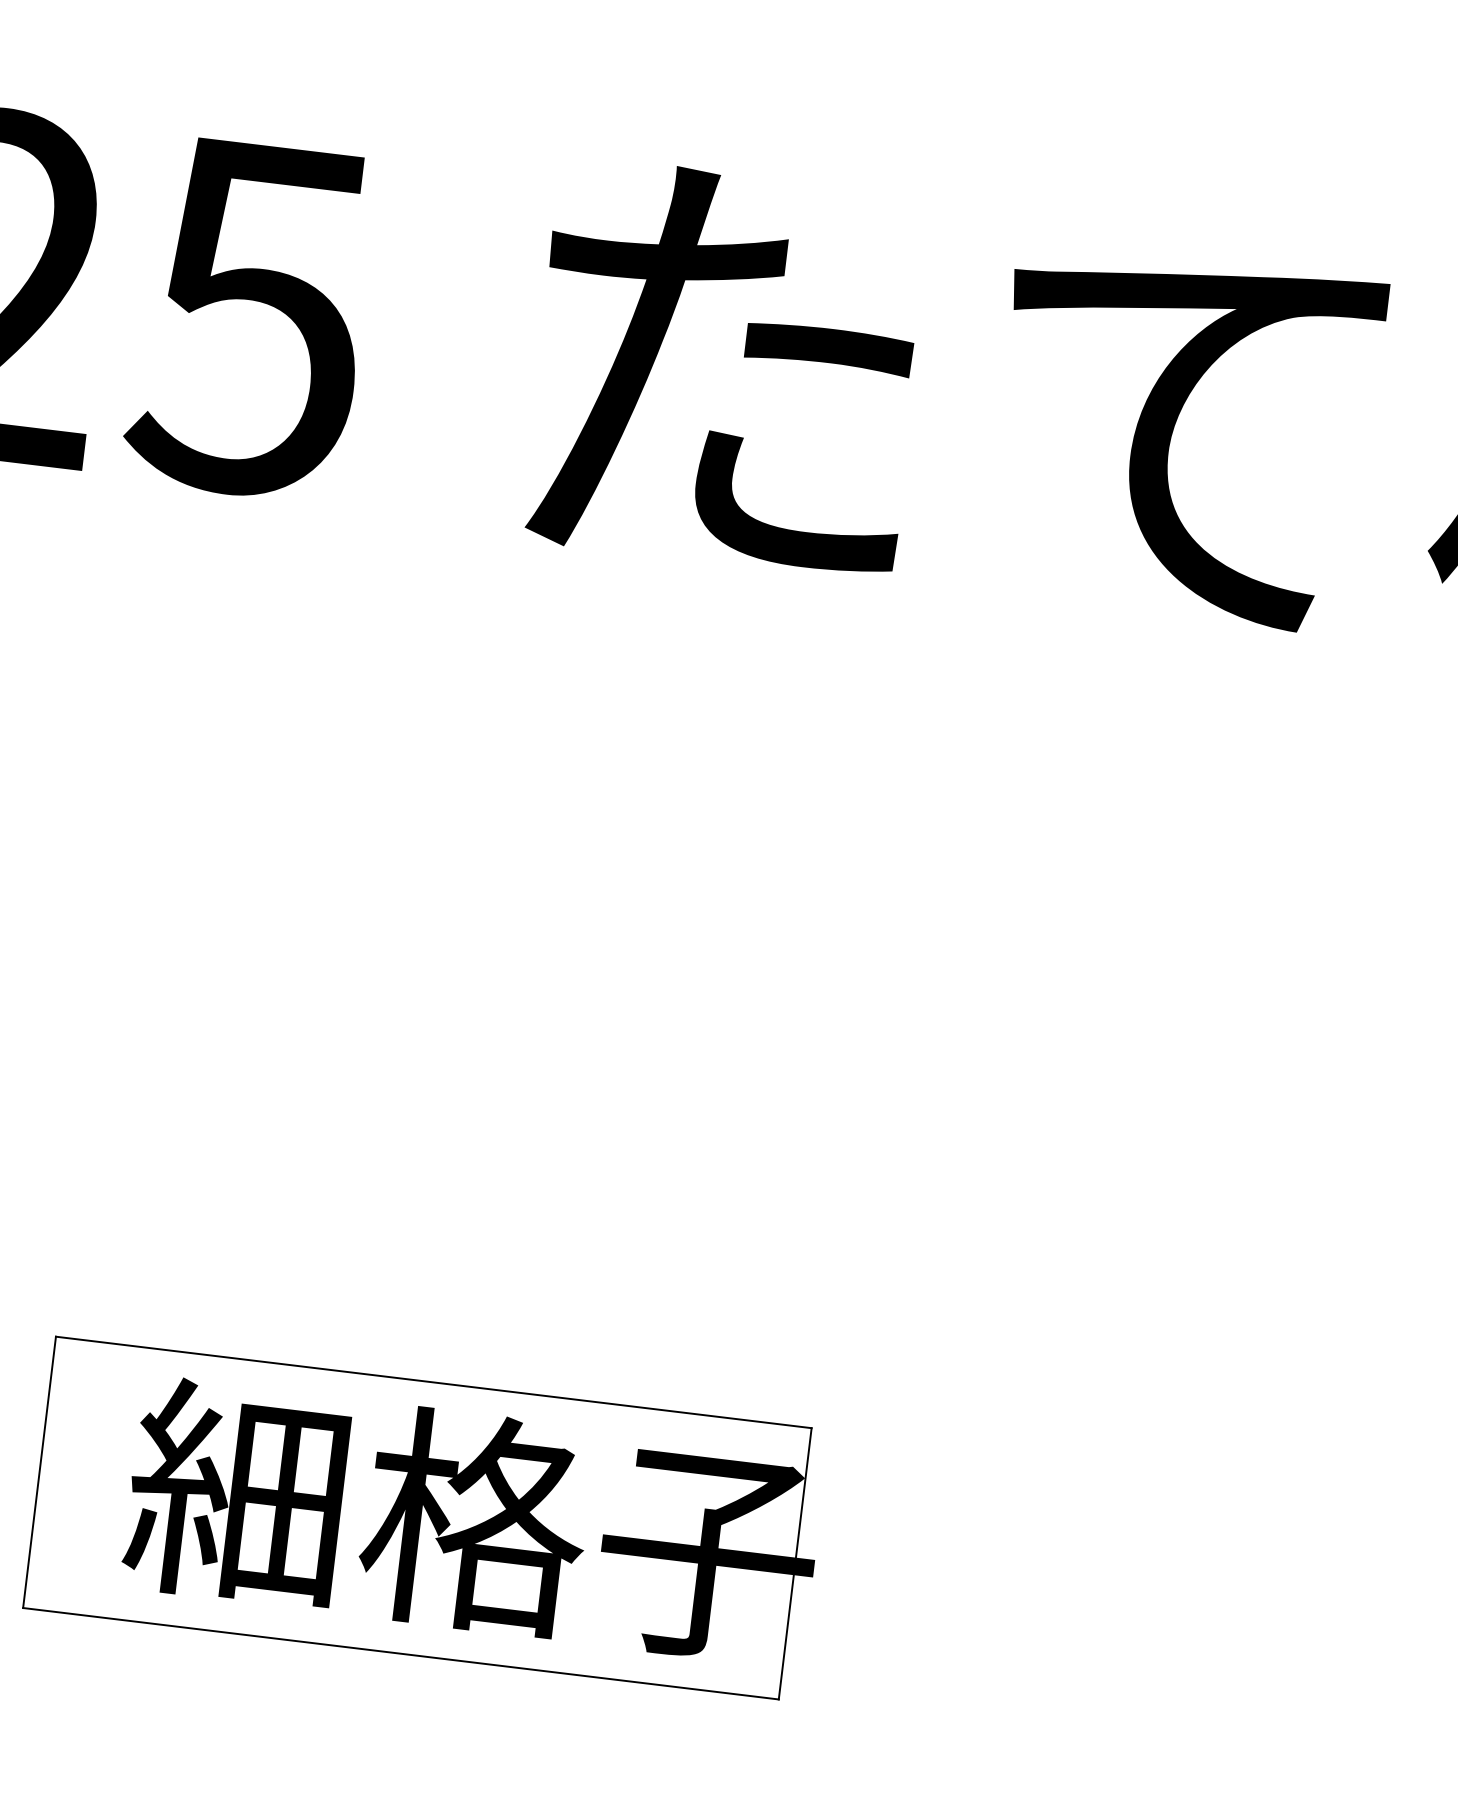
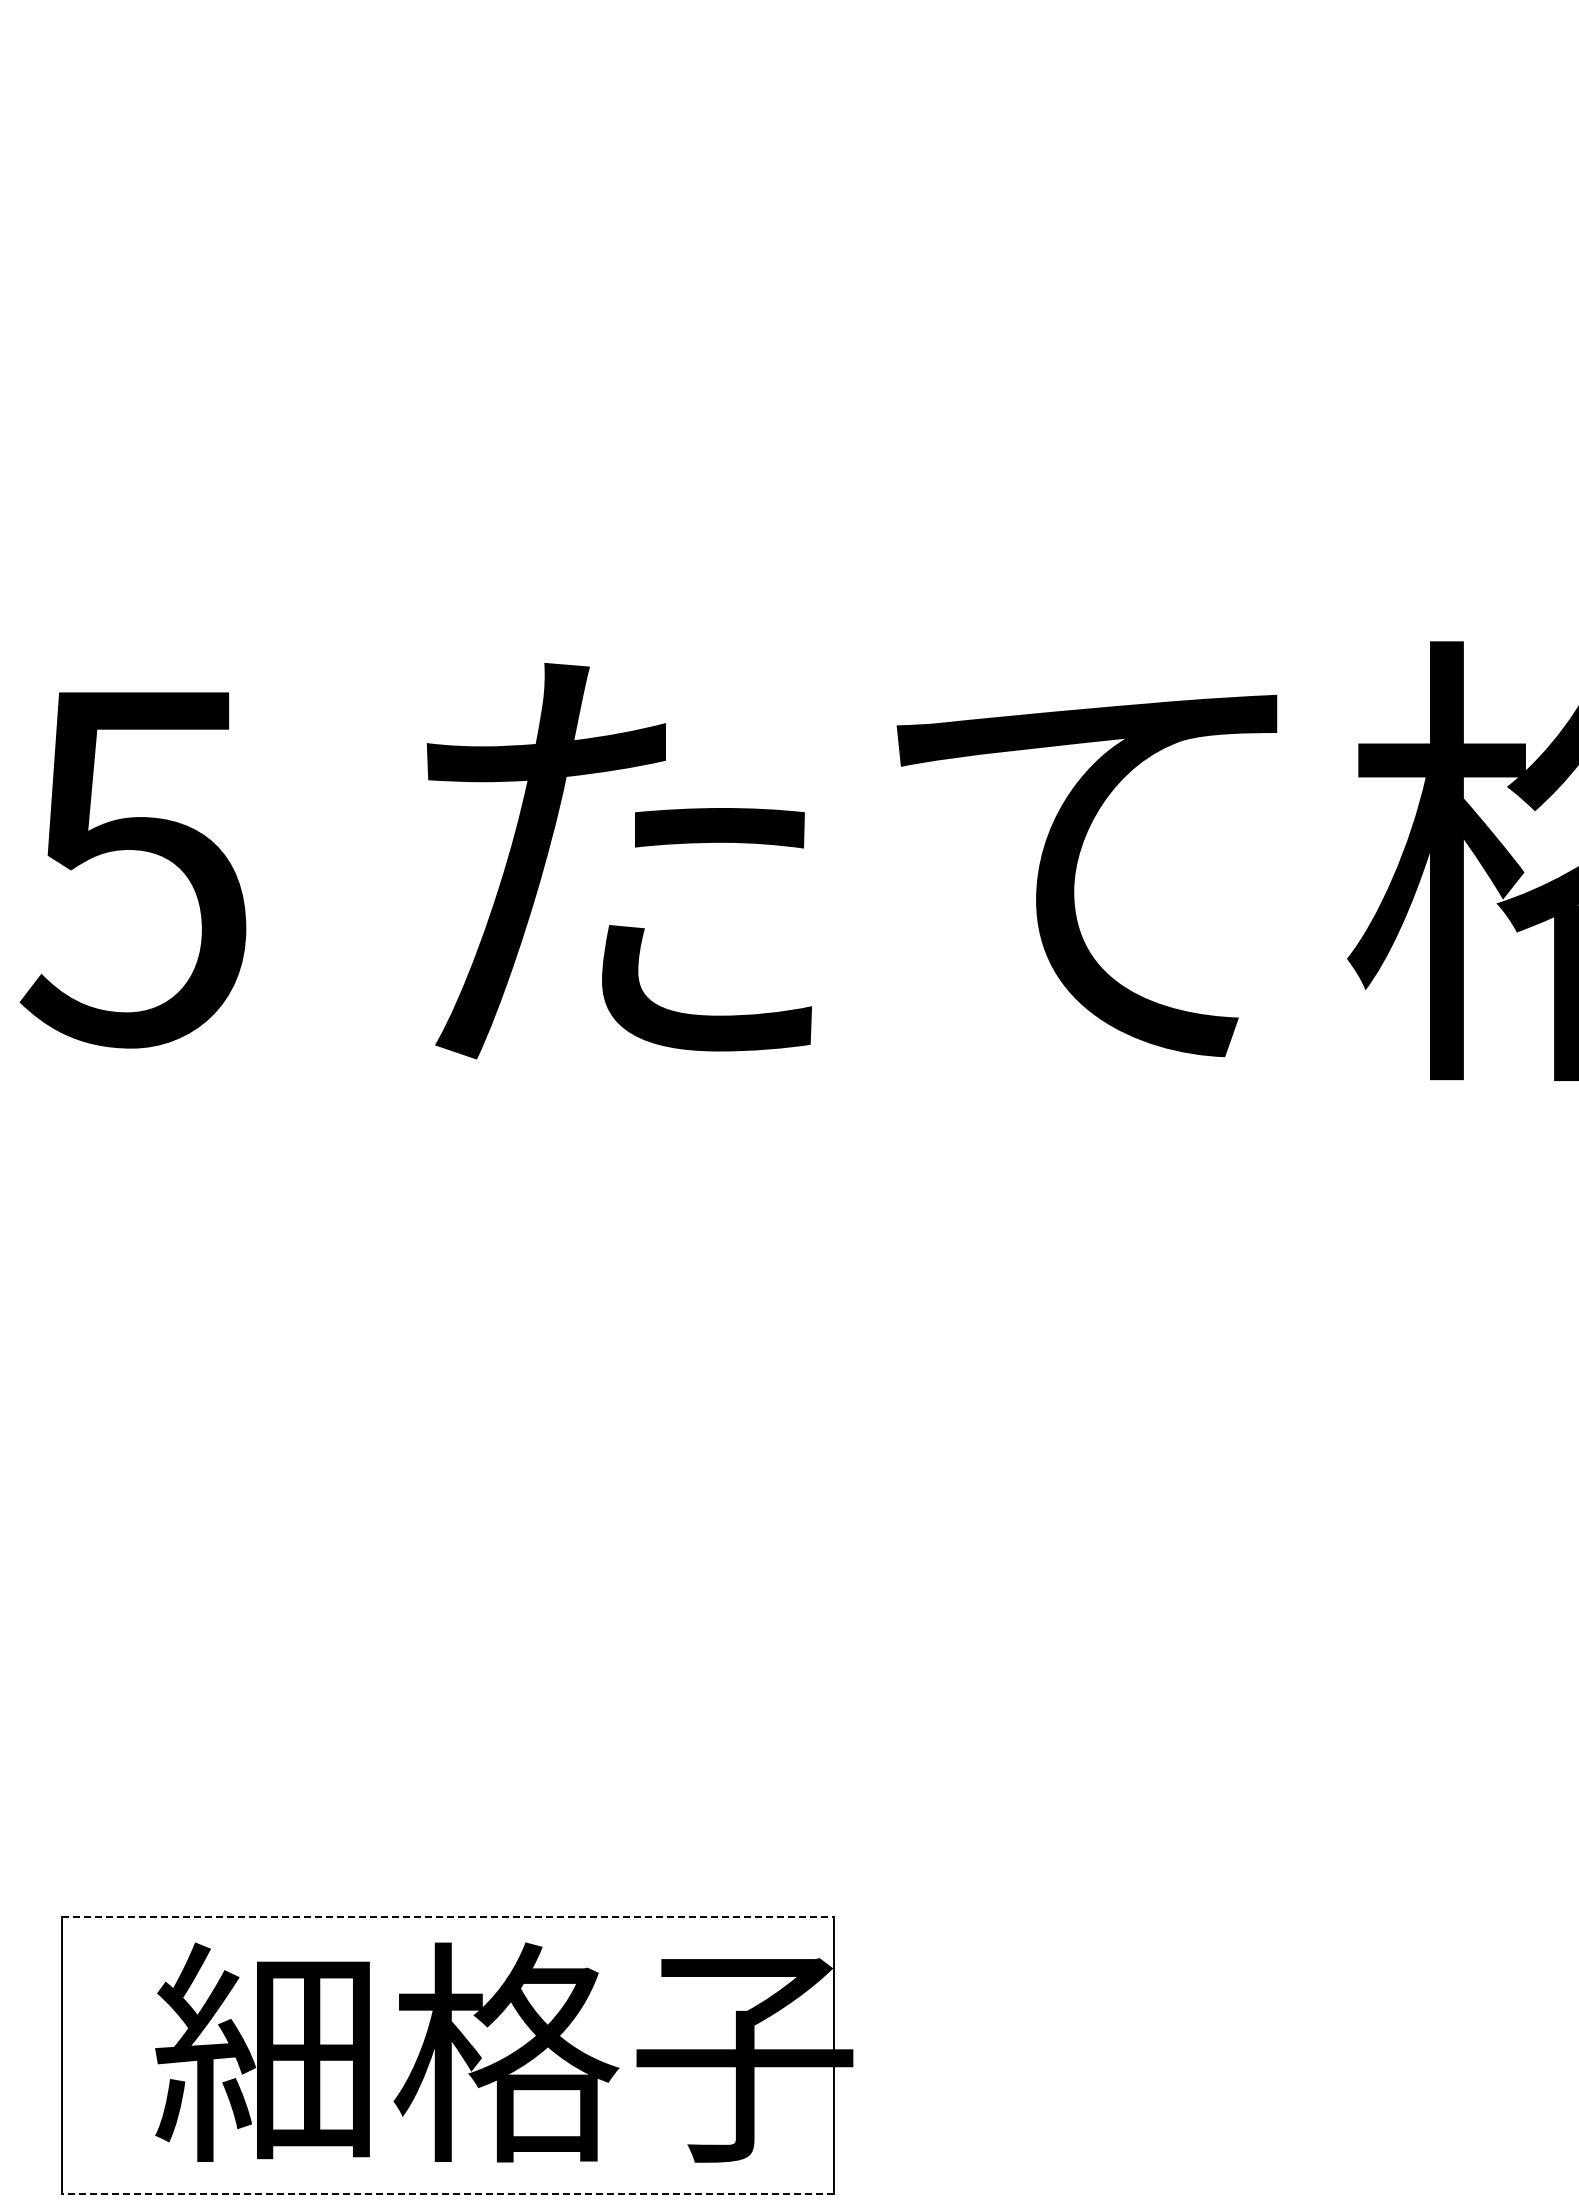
line: (433, 1382) -> (447, 1917), solid -> dashed
line: (400, 1654) -> (447, 2194), solid -> dashed

